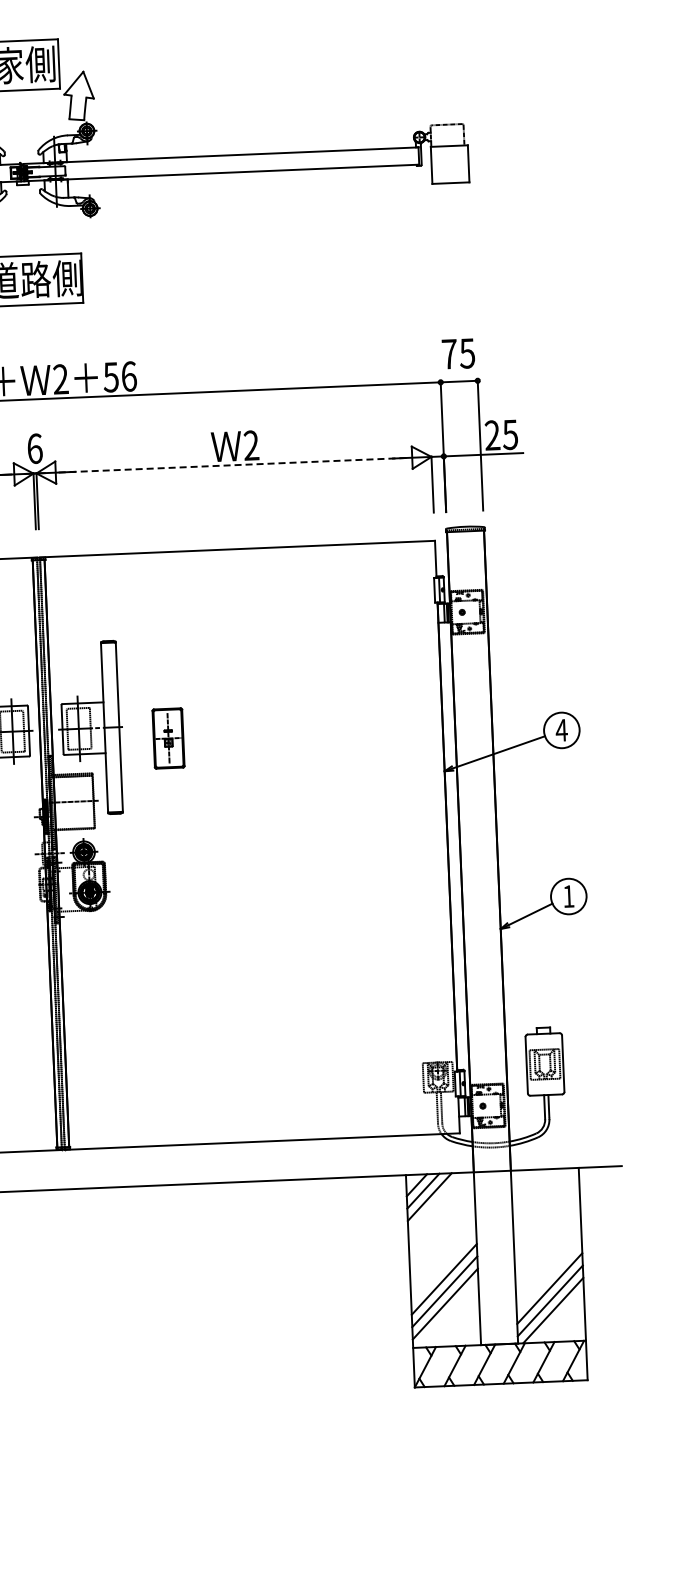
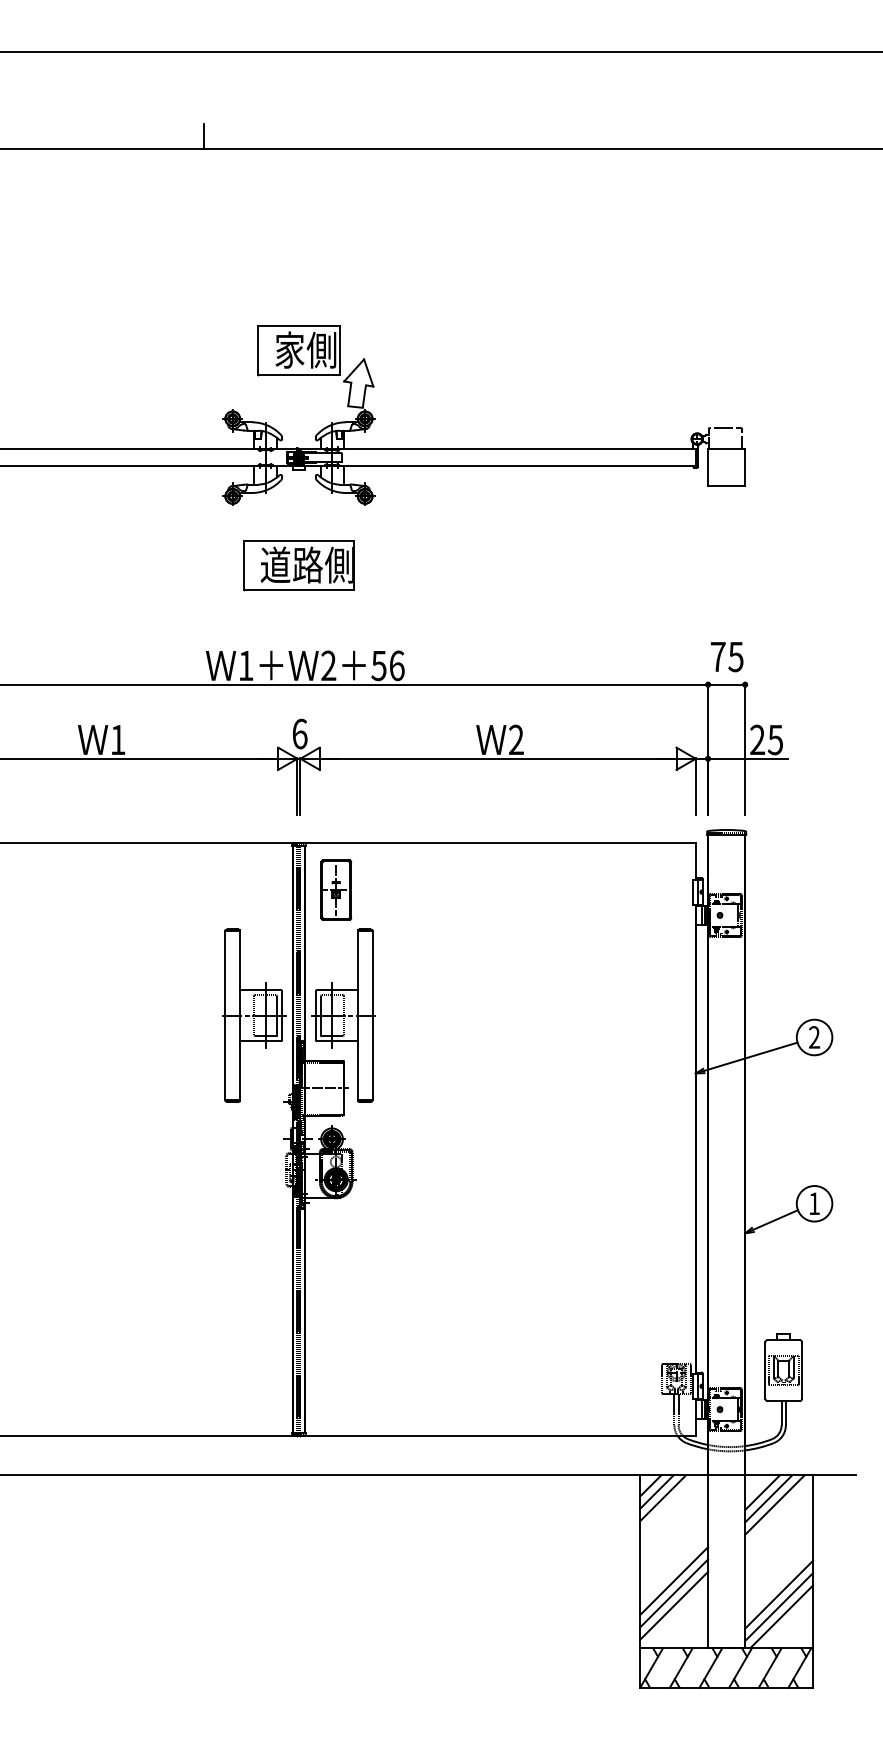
line: (234, 464) -> (498, 758), dashed -> solid
text: (561, 730) -> (814, 1037), 4 -> 2
part: (168, 737) -> (336, 889), moved
line: (528, 1187) -> (762, 1492), added
line: (535, 1192) -> (768, 1498), added
line: (541, 1198) -> (774, 1504), added

